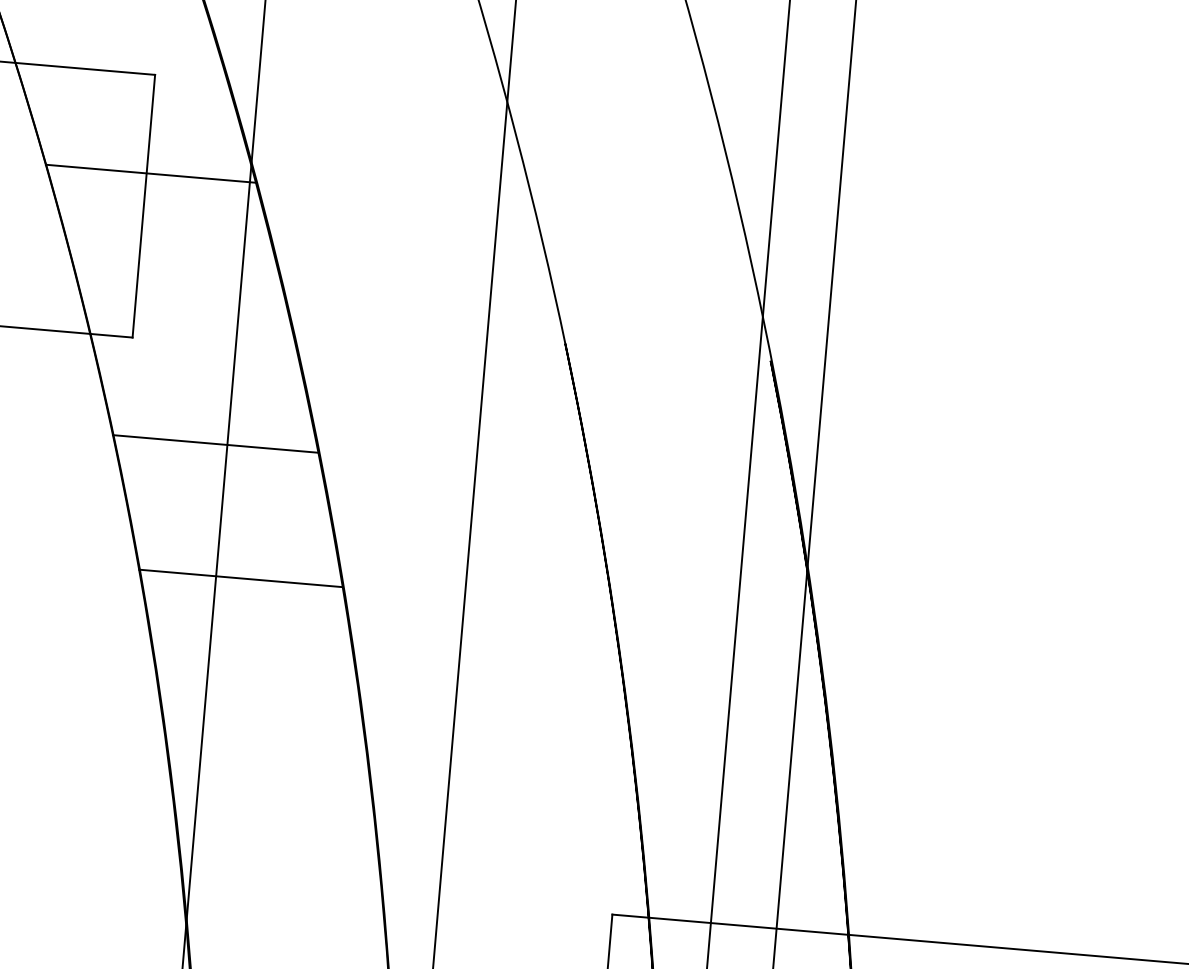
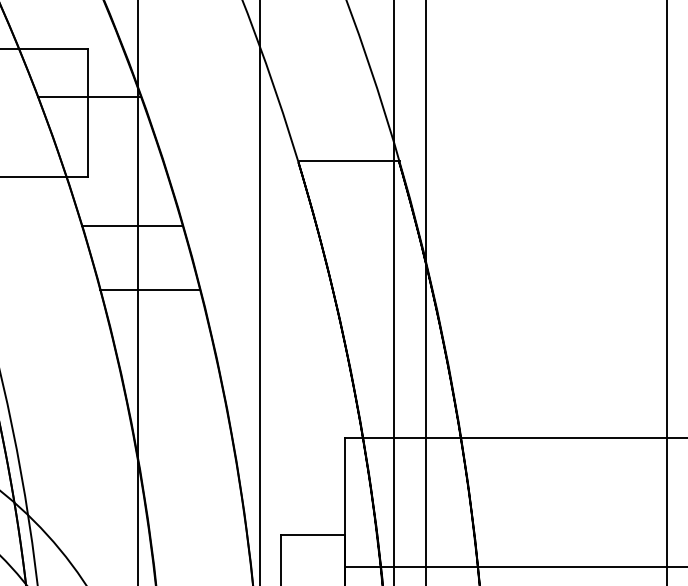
line: (669, 350) -> (349, 161), added

